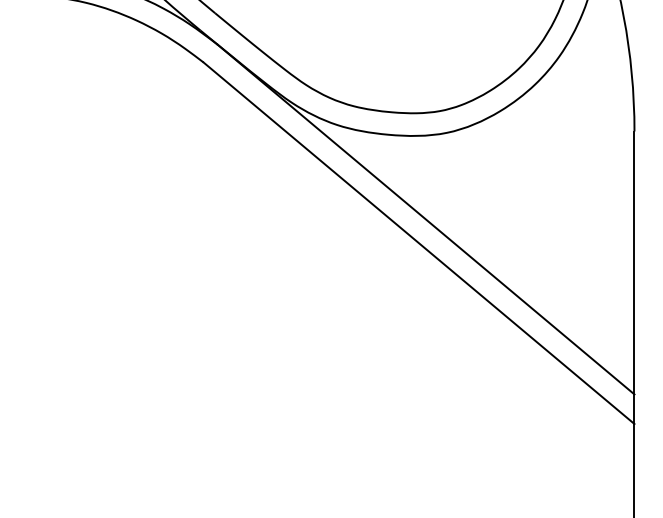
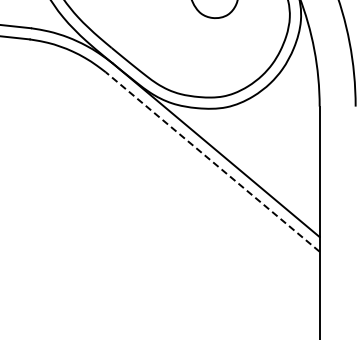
line: (418, 244) -> (212, 162), solid -> dashed

